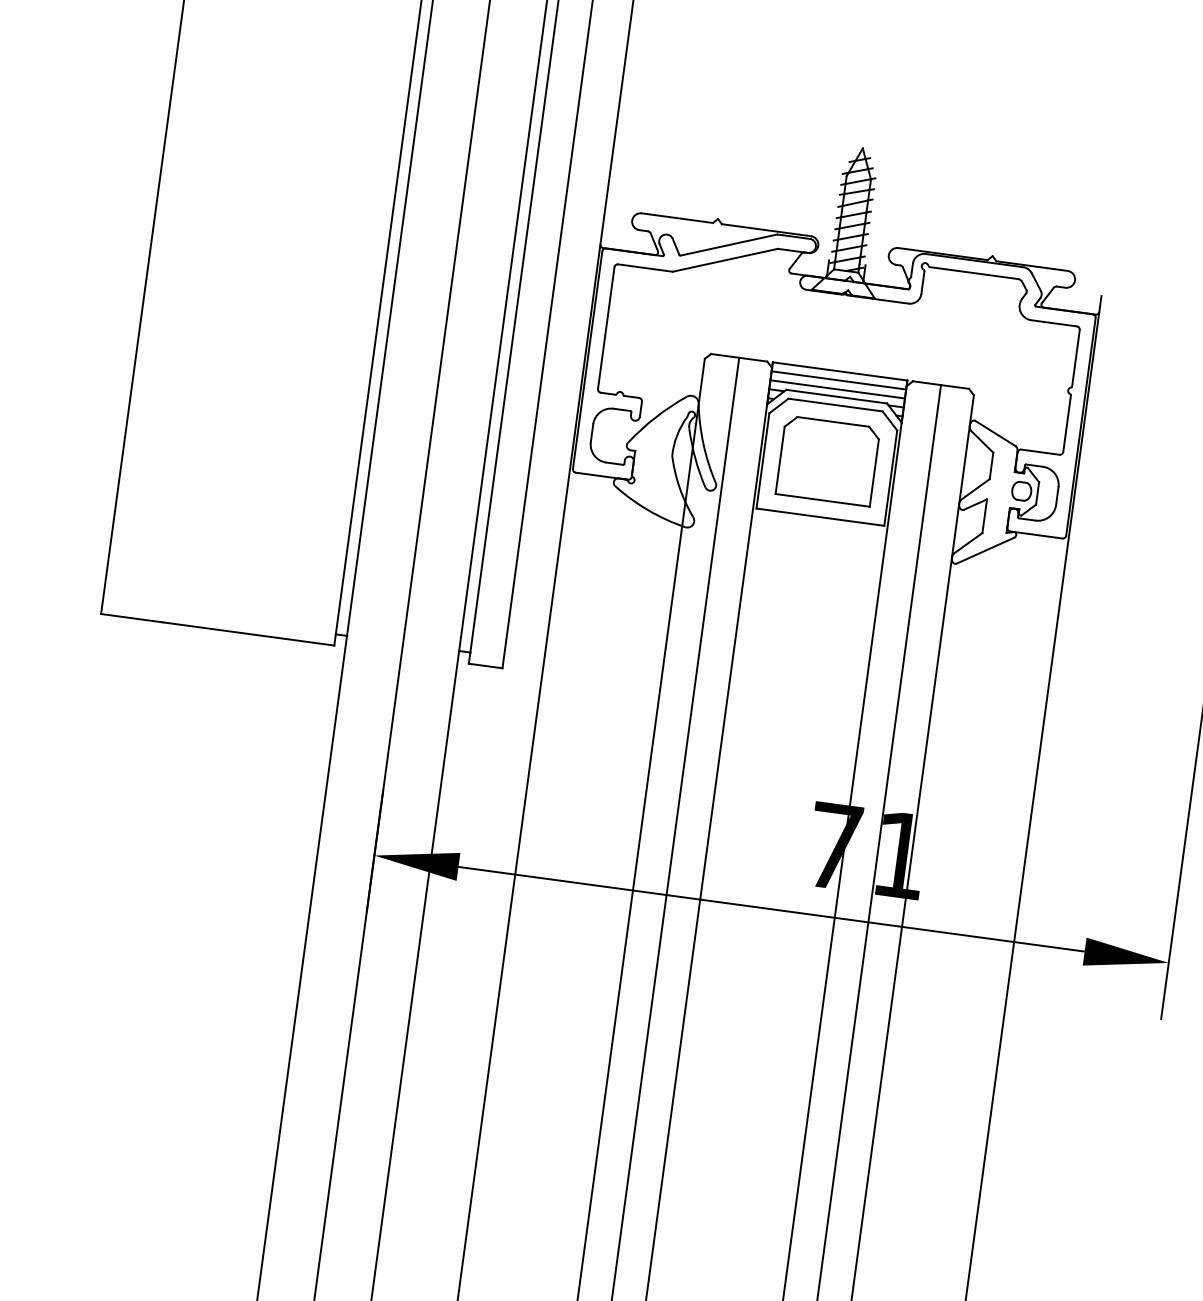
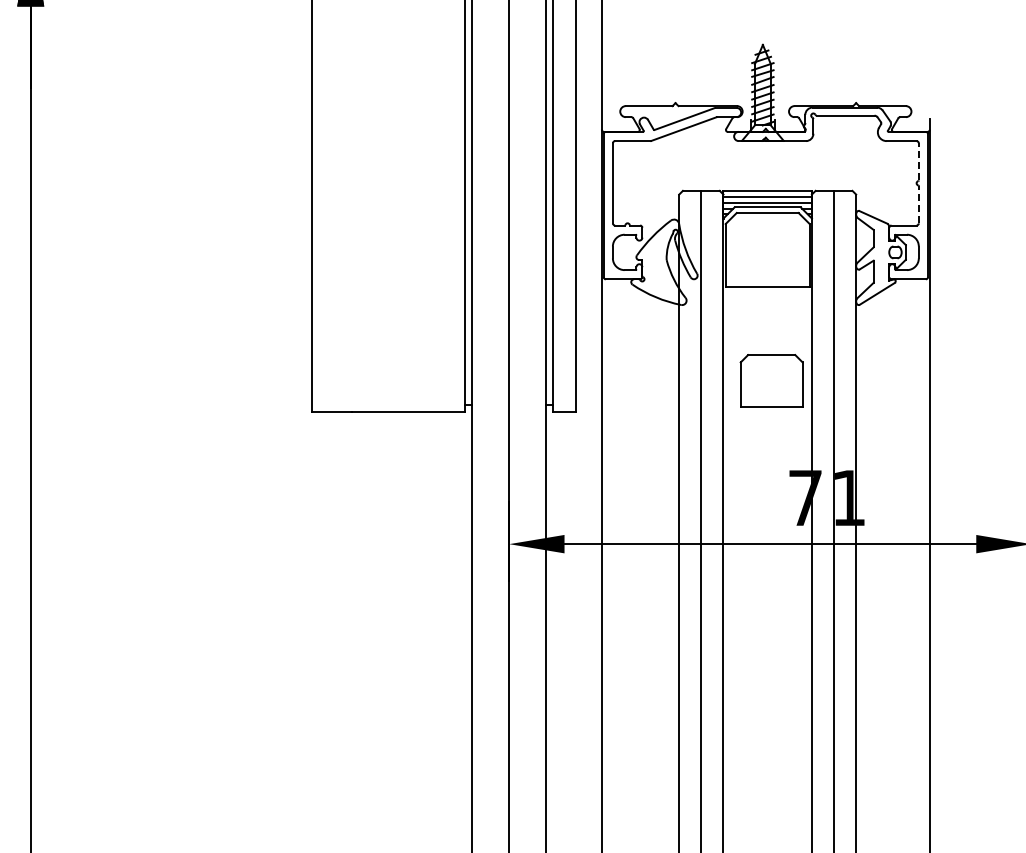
line: (1075, 357) -> (918, 161), solid -> dashed
line: (1066, 423) -> (918, 204), solid -> dashed
part: (827, 460) -> (771, 380), moved

